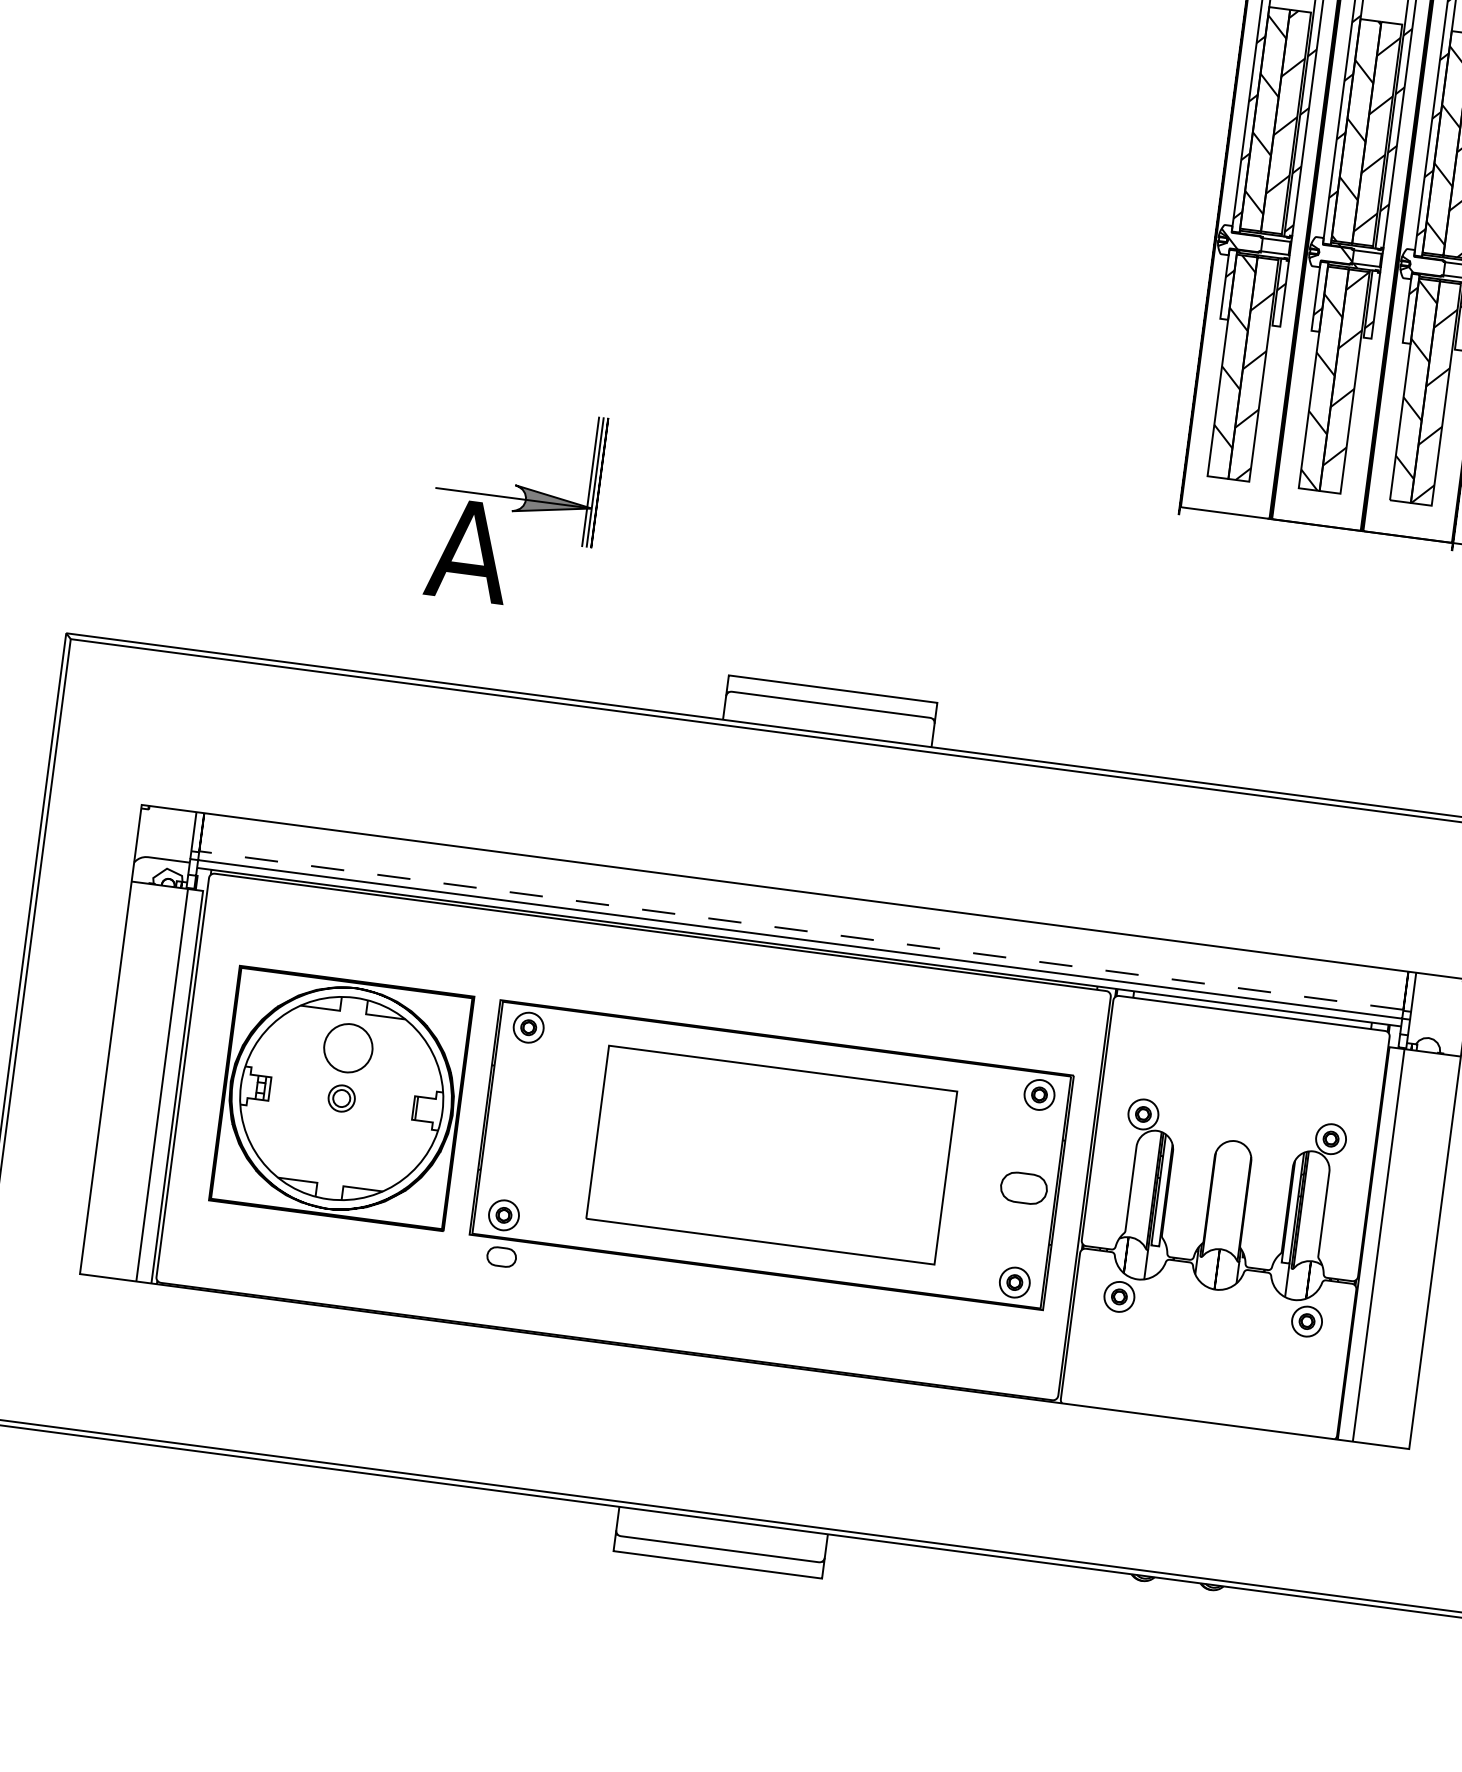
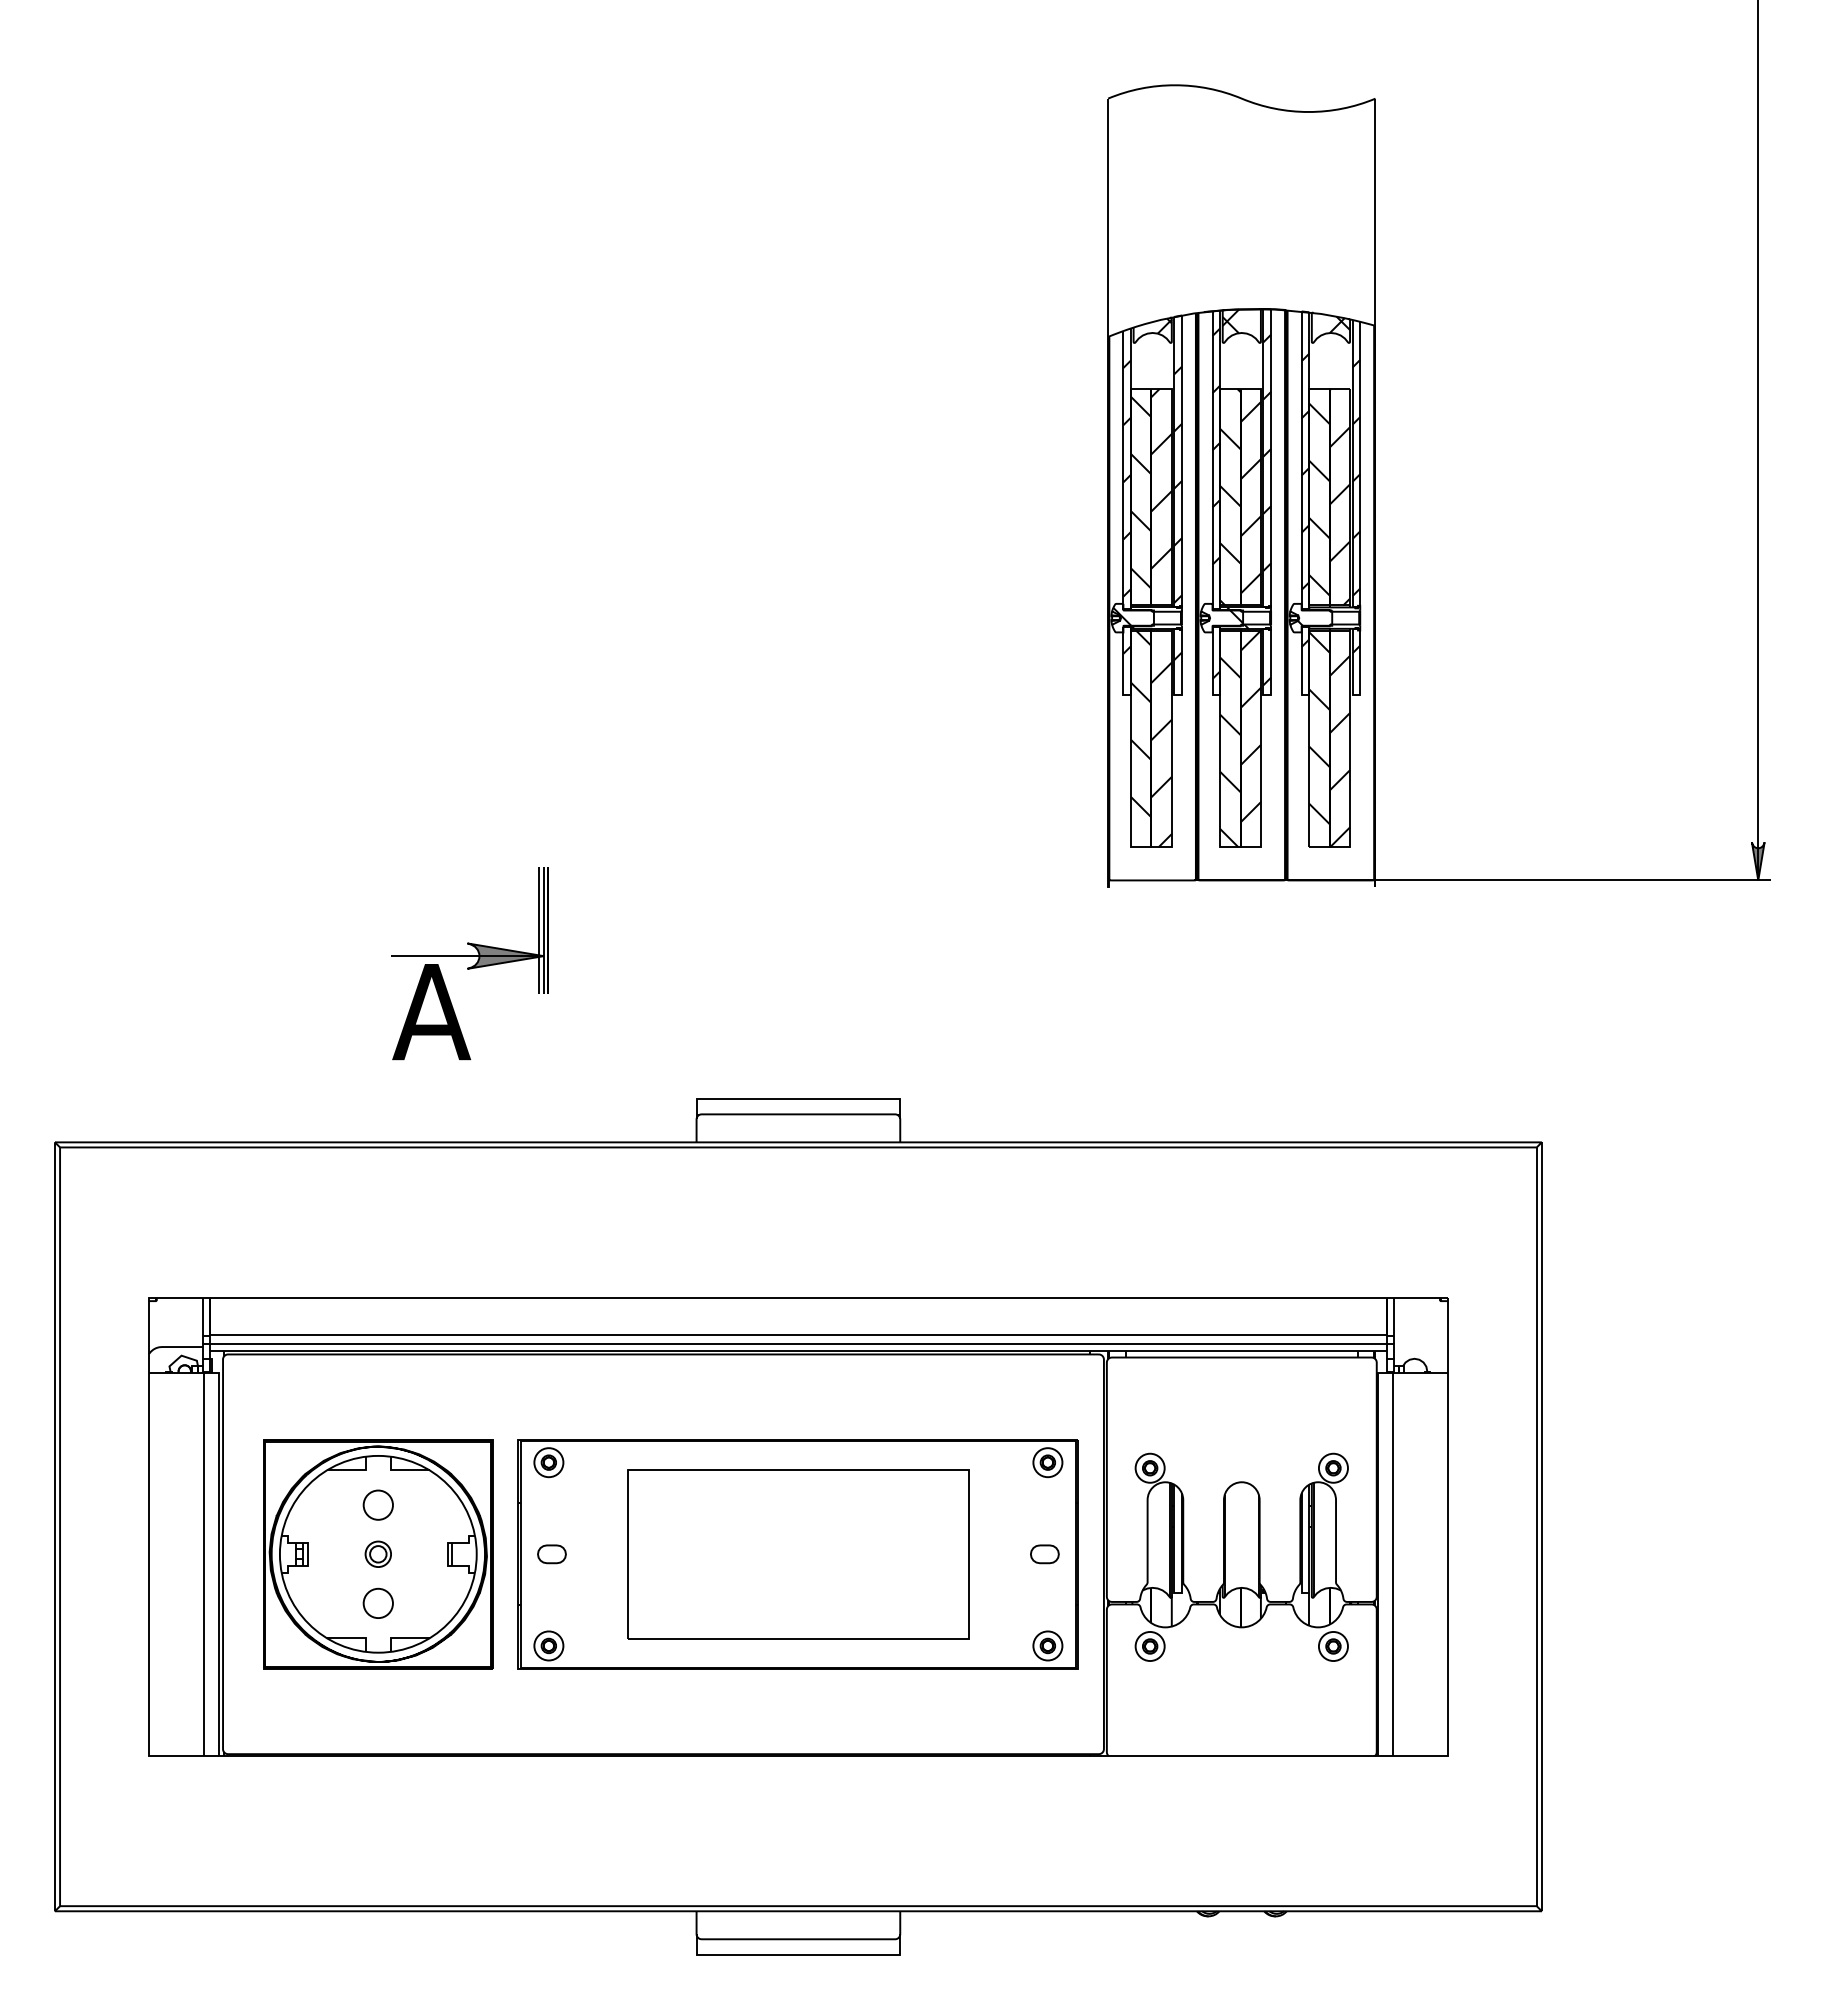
line: (800, 930) -> (797, 1334), dashed -> solid
circle: (347, 1047) -> (377, 1504), size x0.62
circle: (334, 1147) -> (377, 1602), added
part: (1023, 1188) -> (1044, 1554), size x0.62
part: (501, 1257) -> (551, 1554), moved

